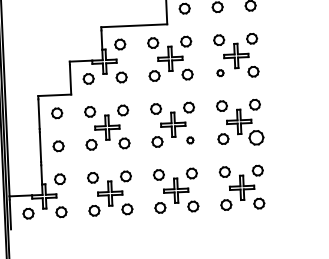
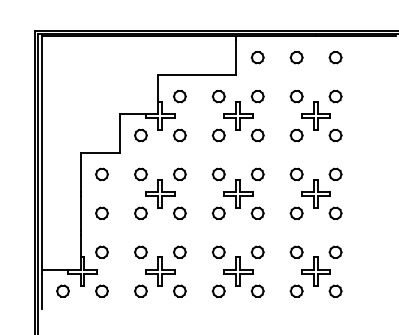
part: (220, 73) -> (296, 135), size x1.67
part: (256, 136) -> (335, 212), size x0.71
part: (190, 139) -> (257, 212), size x1.67

